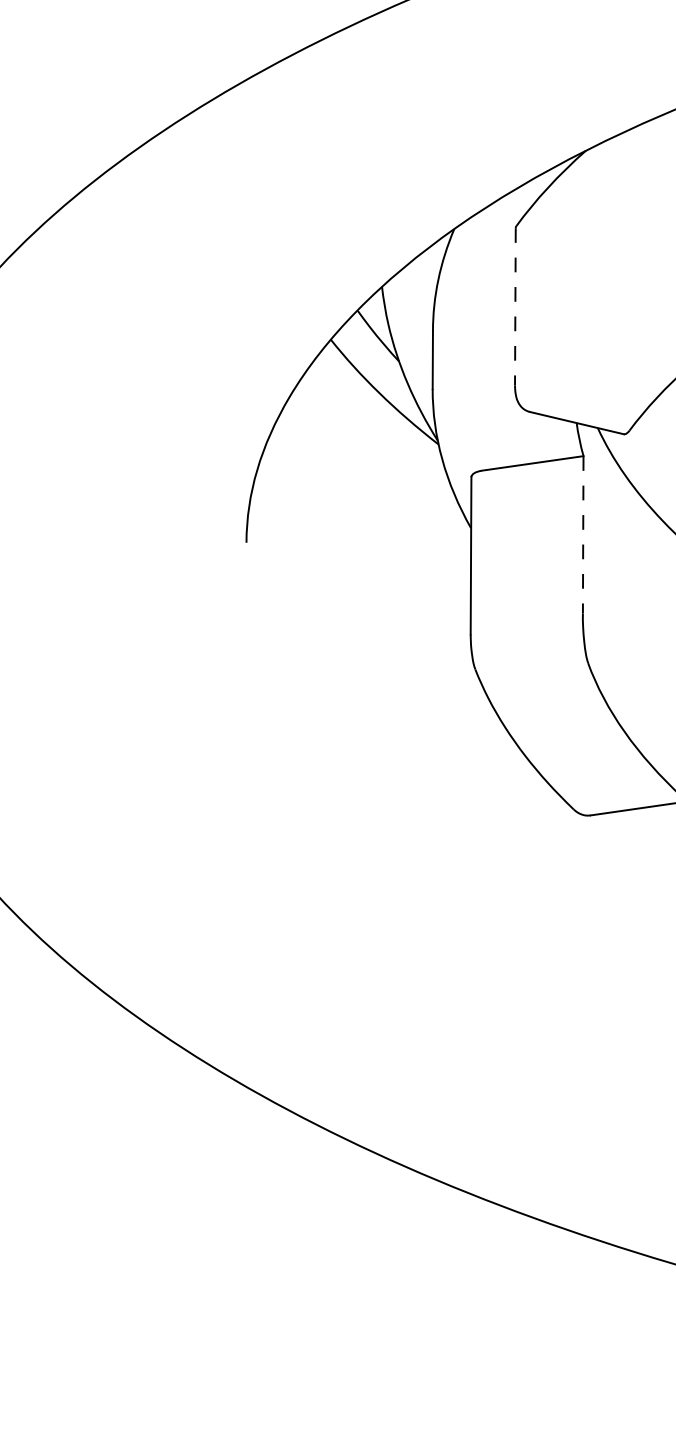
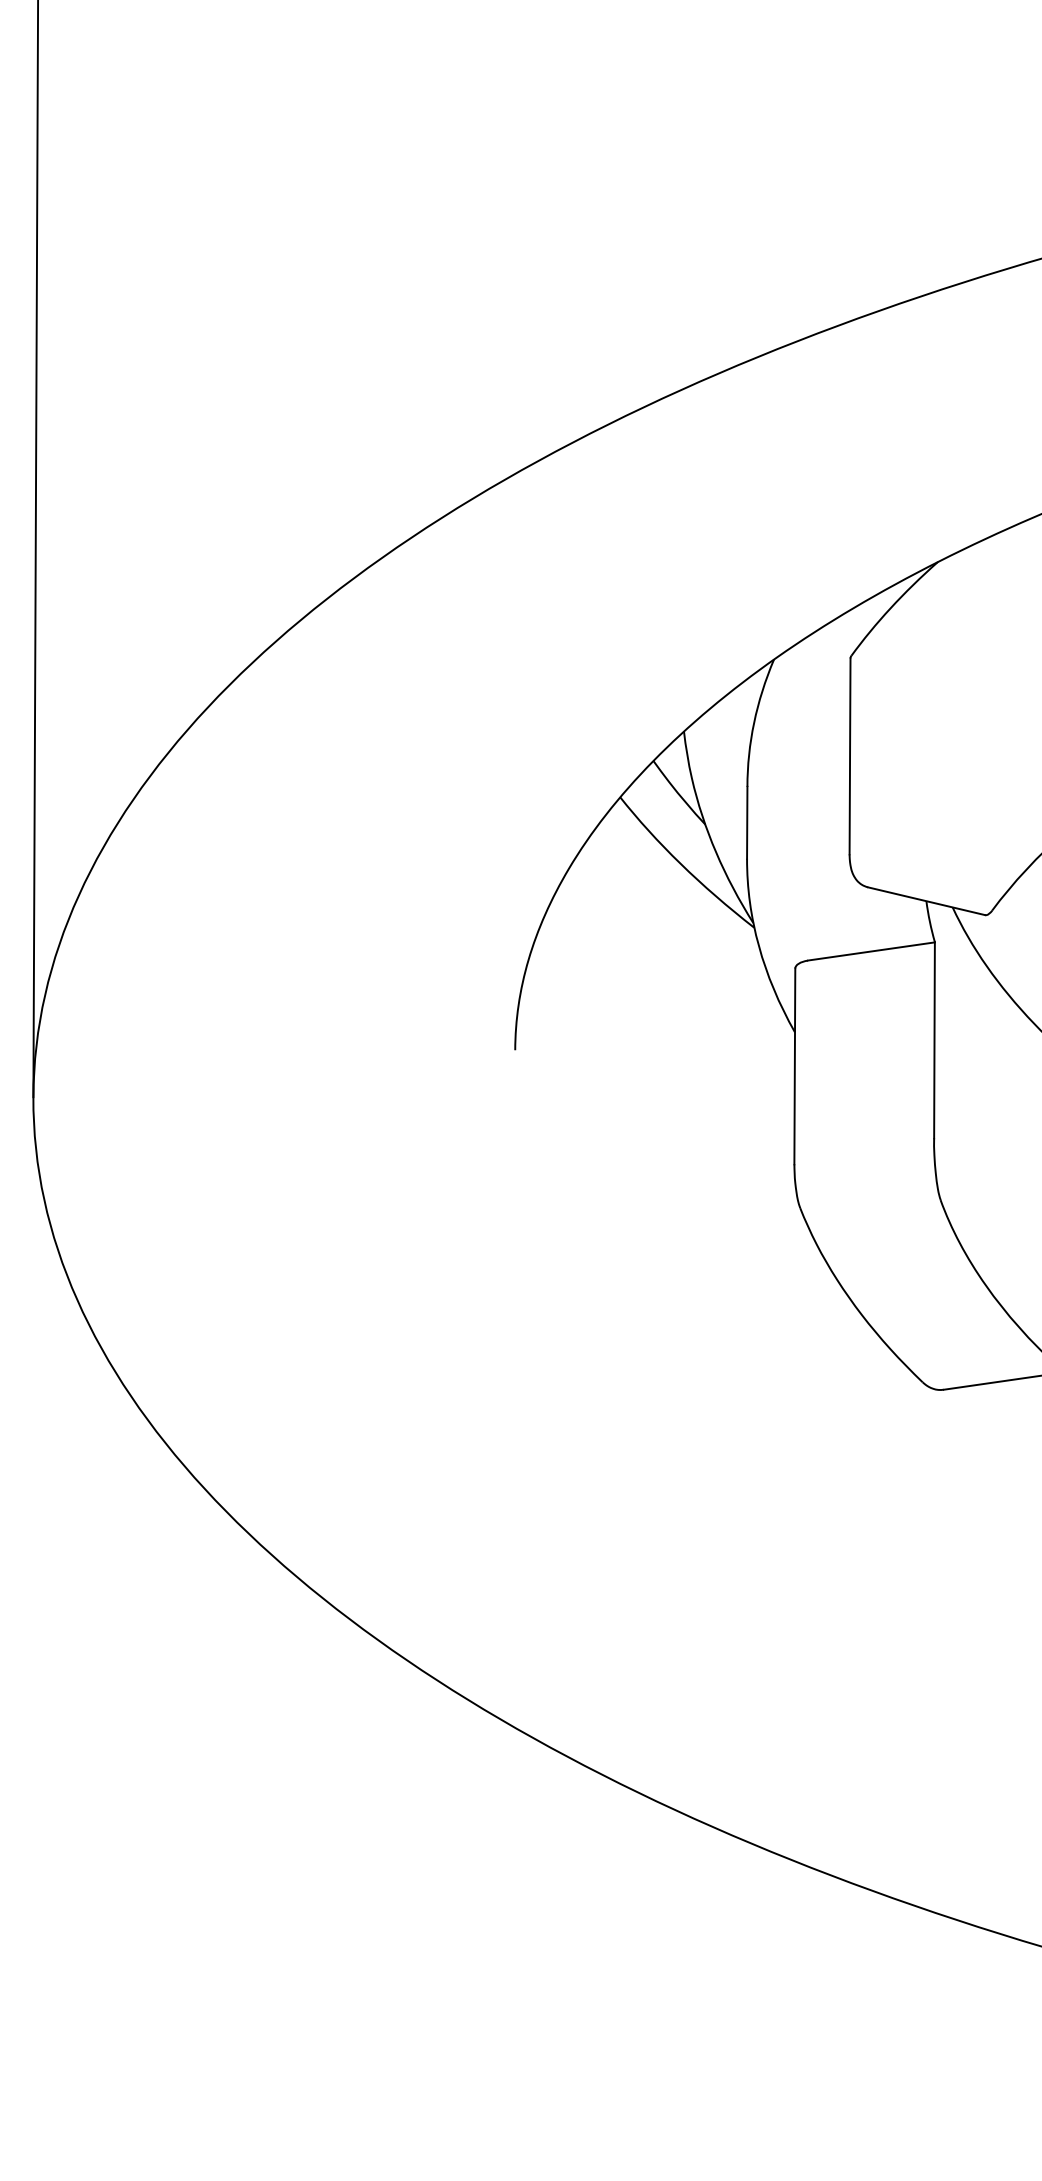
line: (515, 306) -> (850, 756), dashed -> solid
line: (583, 534) -> (934, 1040), dashed -> solid

